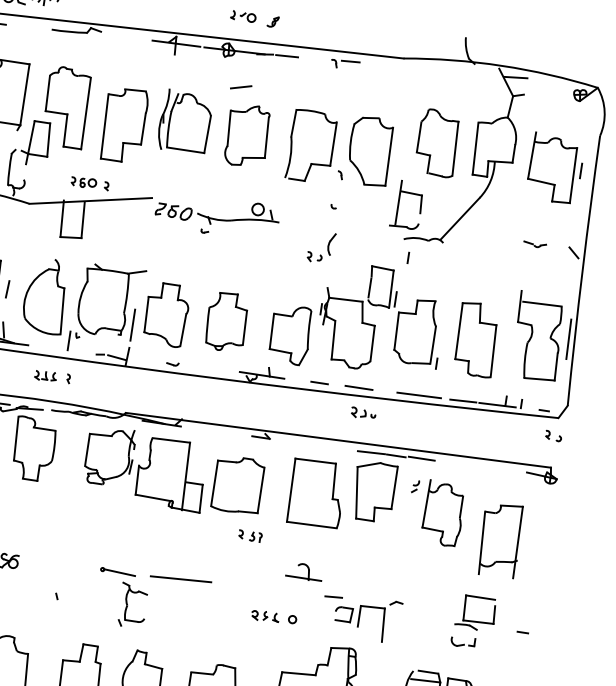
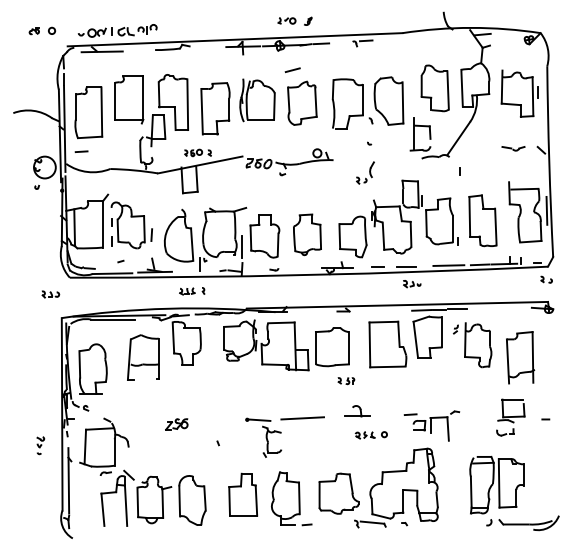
part: (535, 244) -> (513, 148), size x1.43
line: (407, 258) -> (459, 171), moved
part: (304, 572) -> (357, 411), moved

